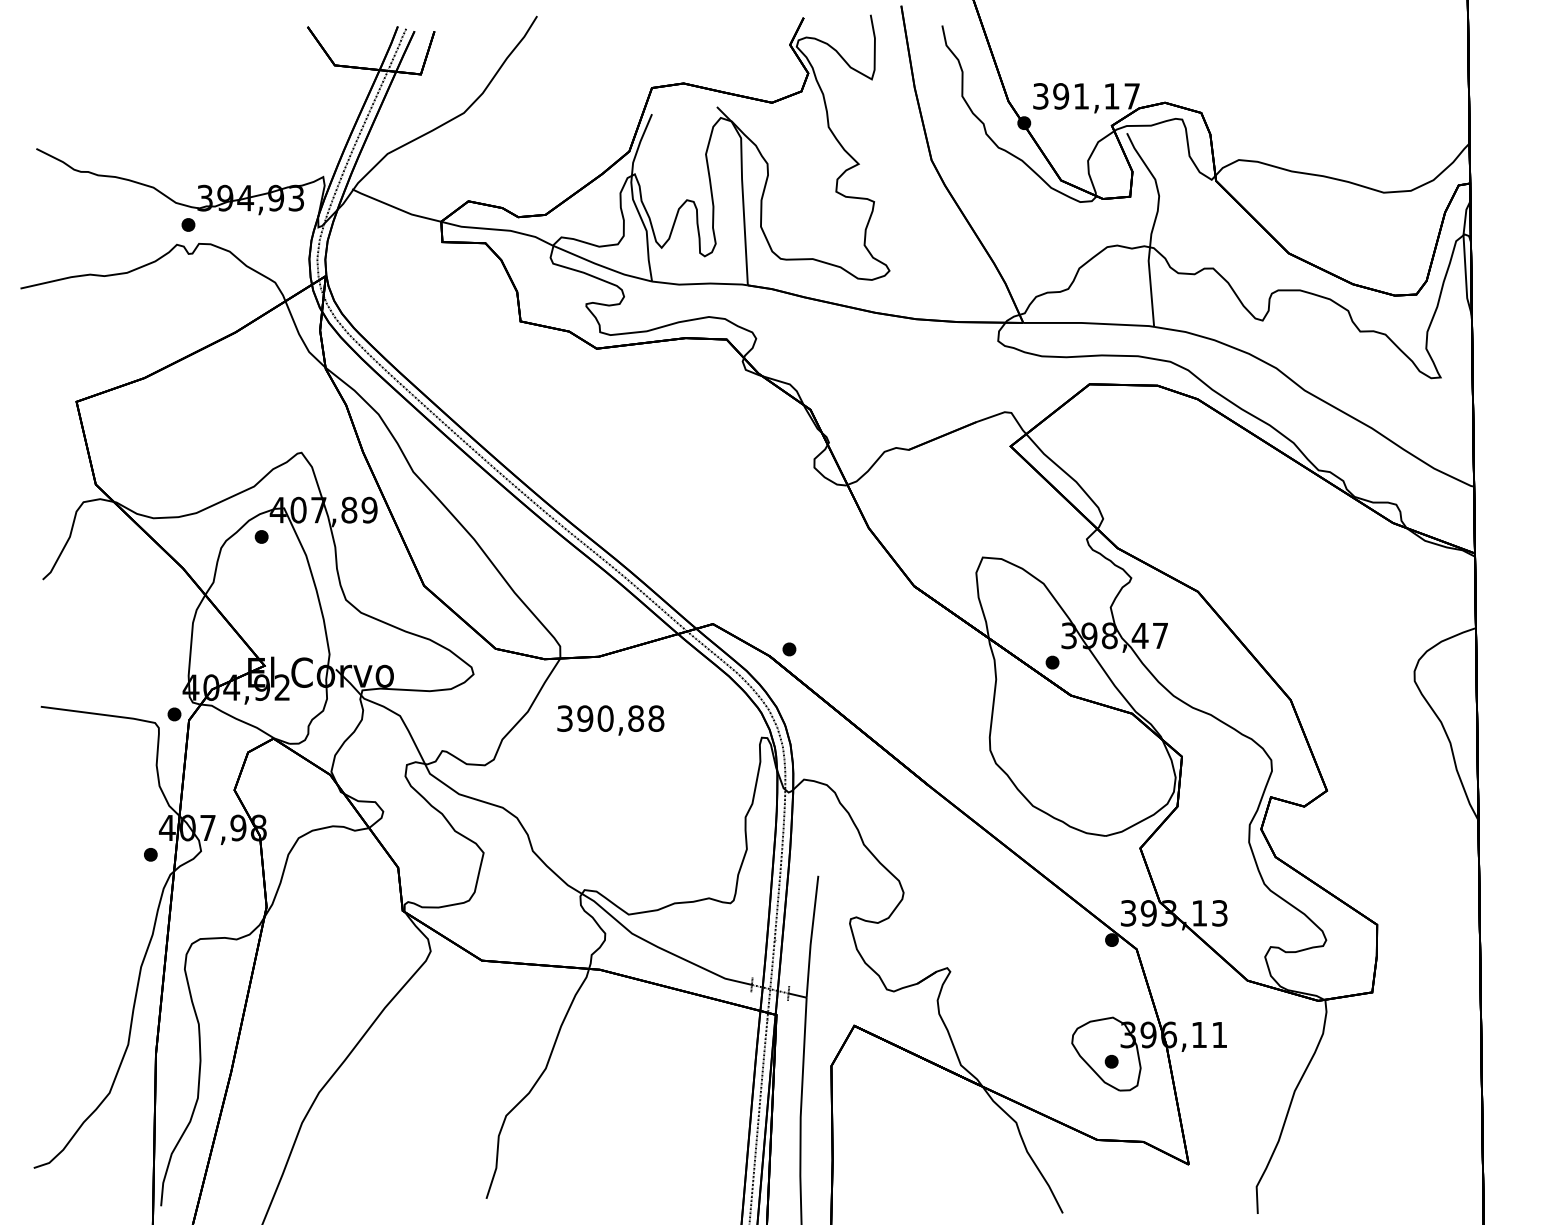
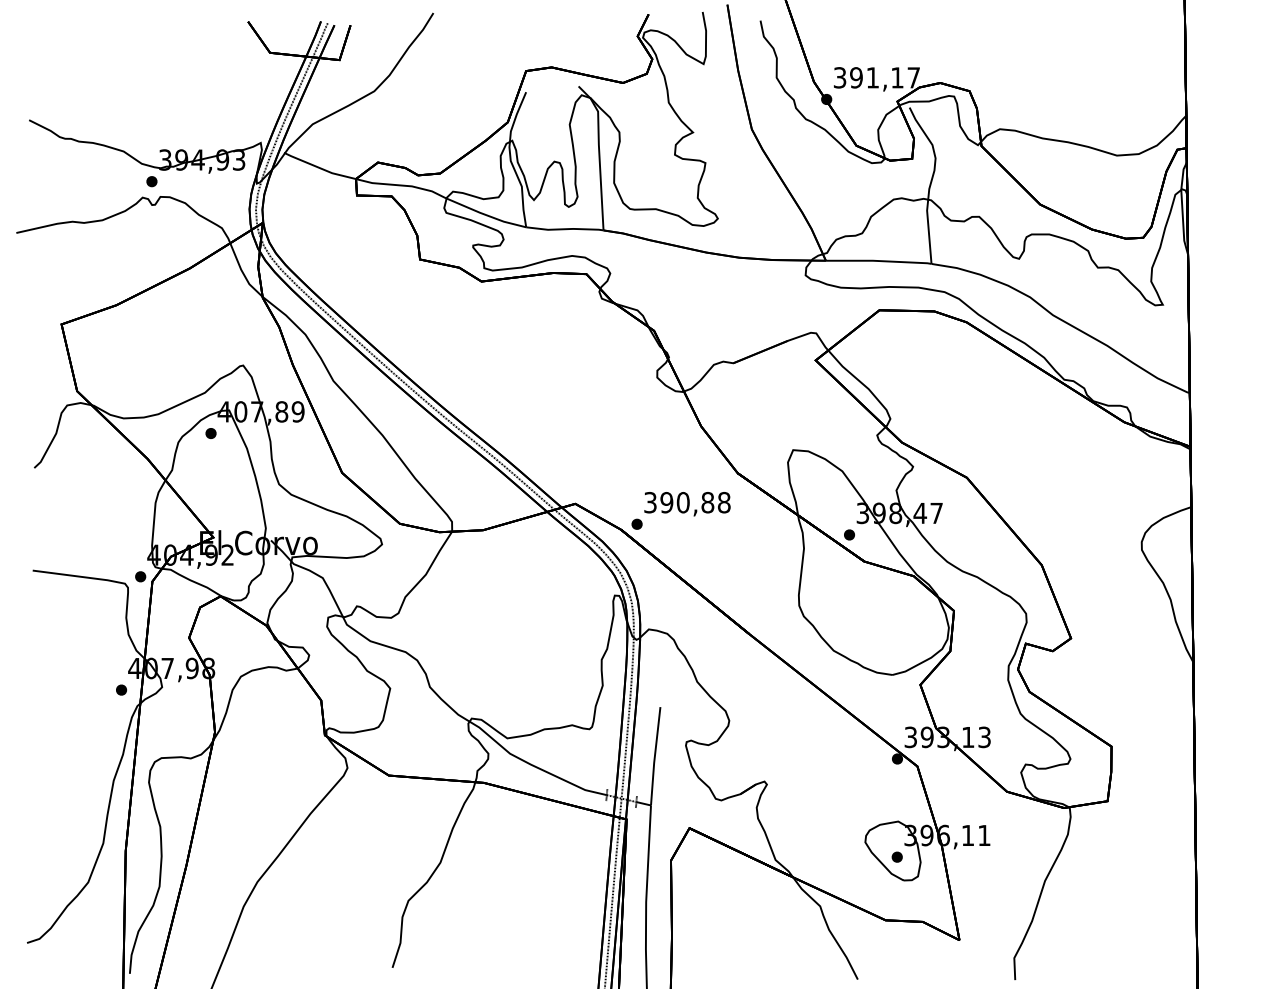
text: (610, 720) -> (687, 504), moved

